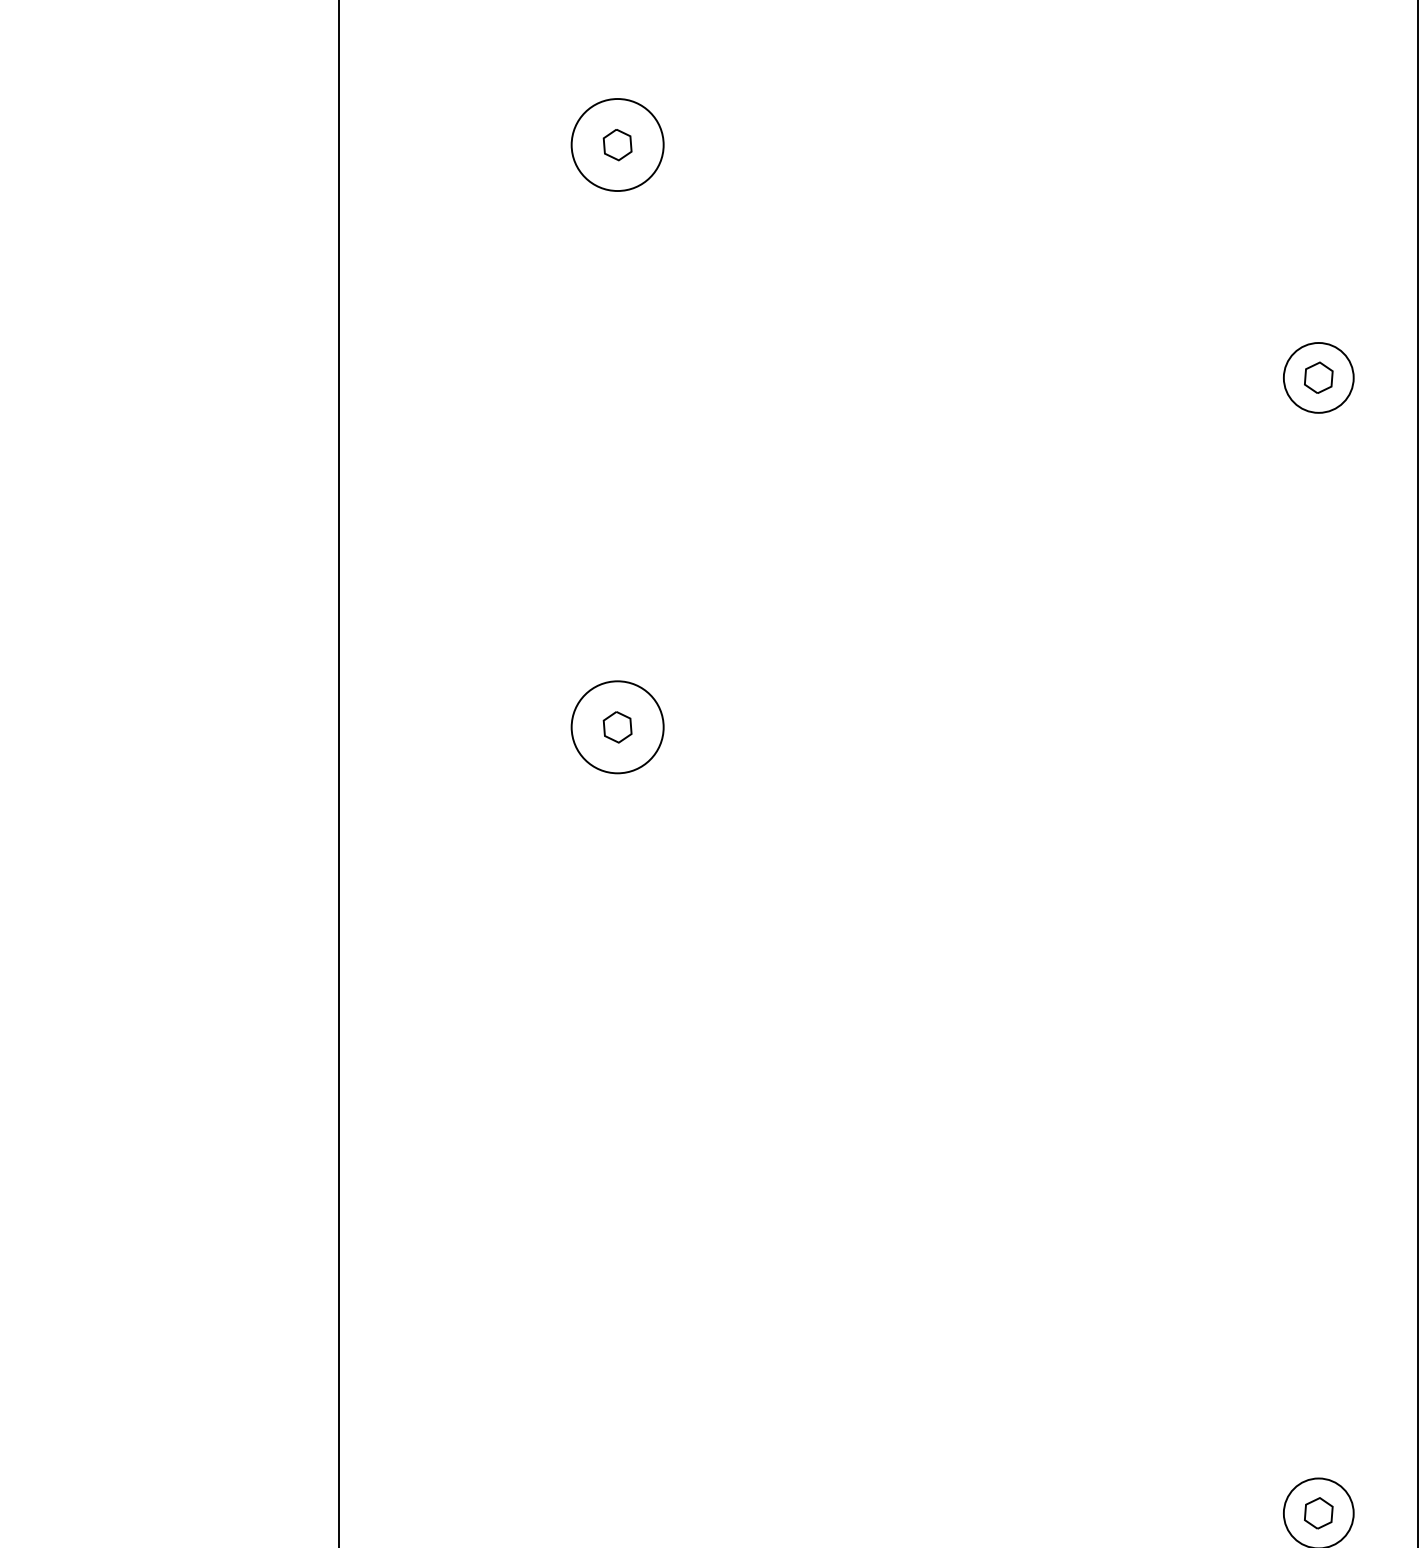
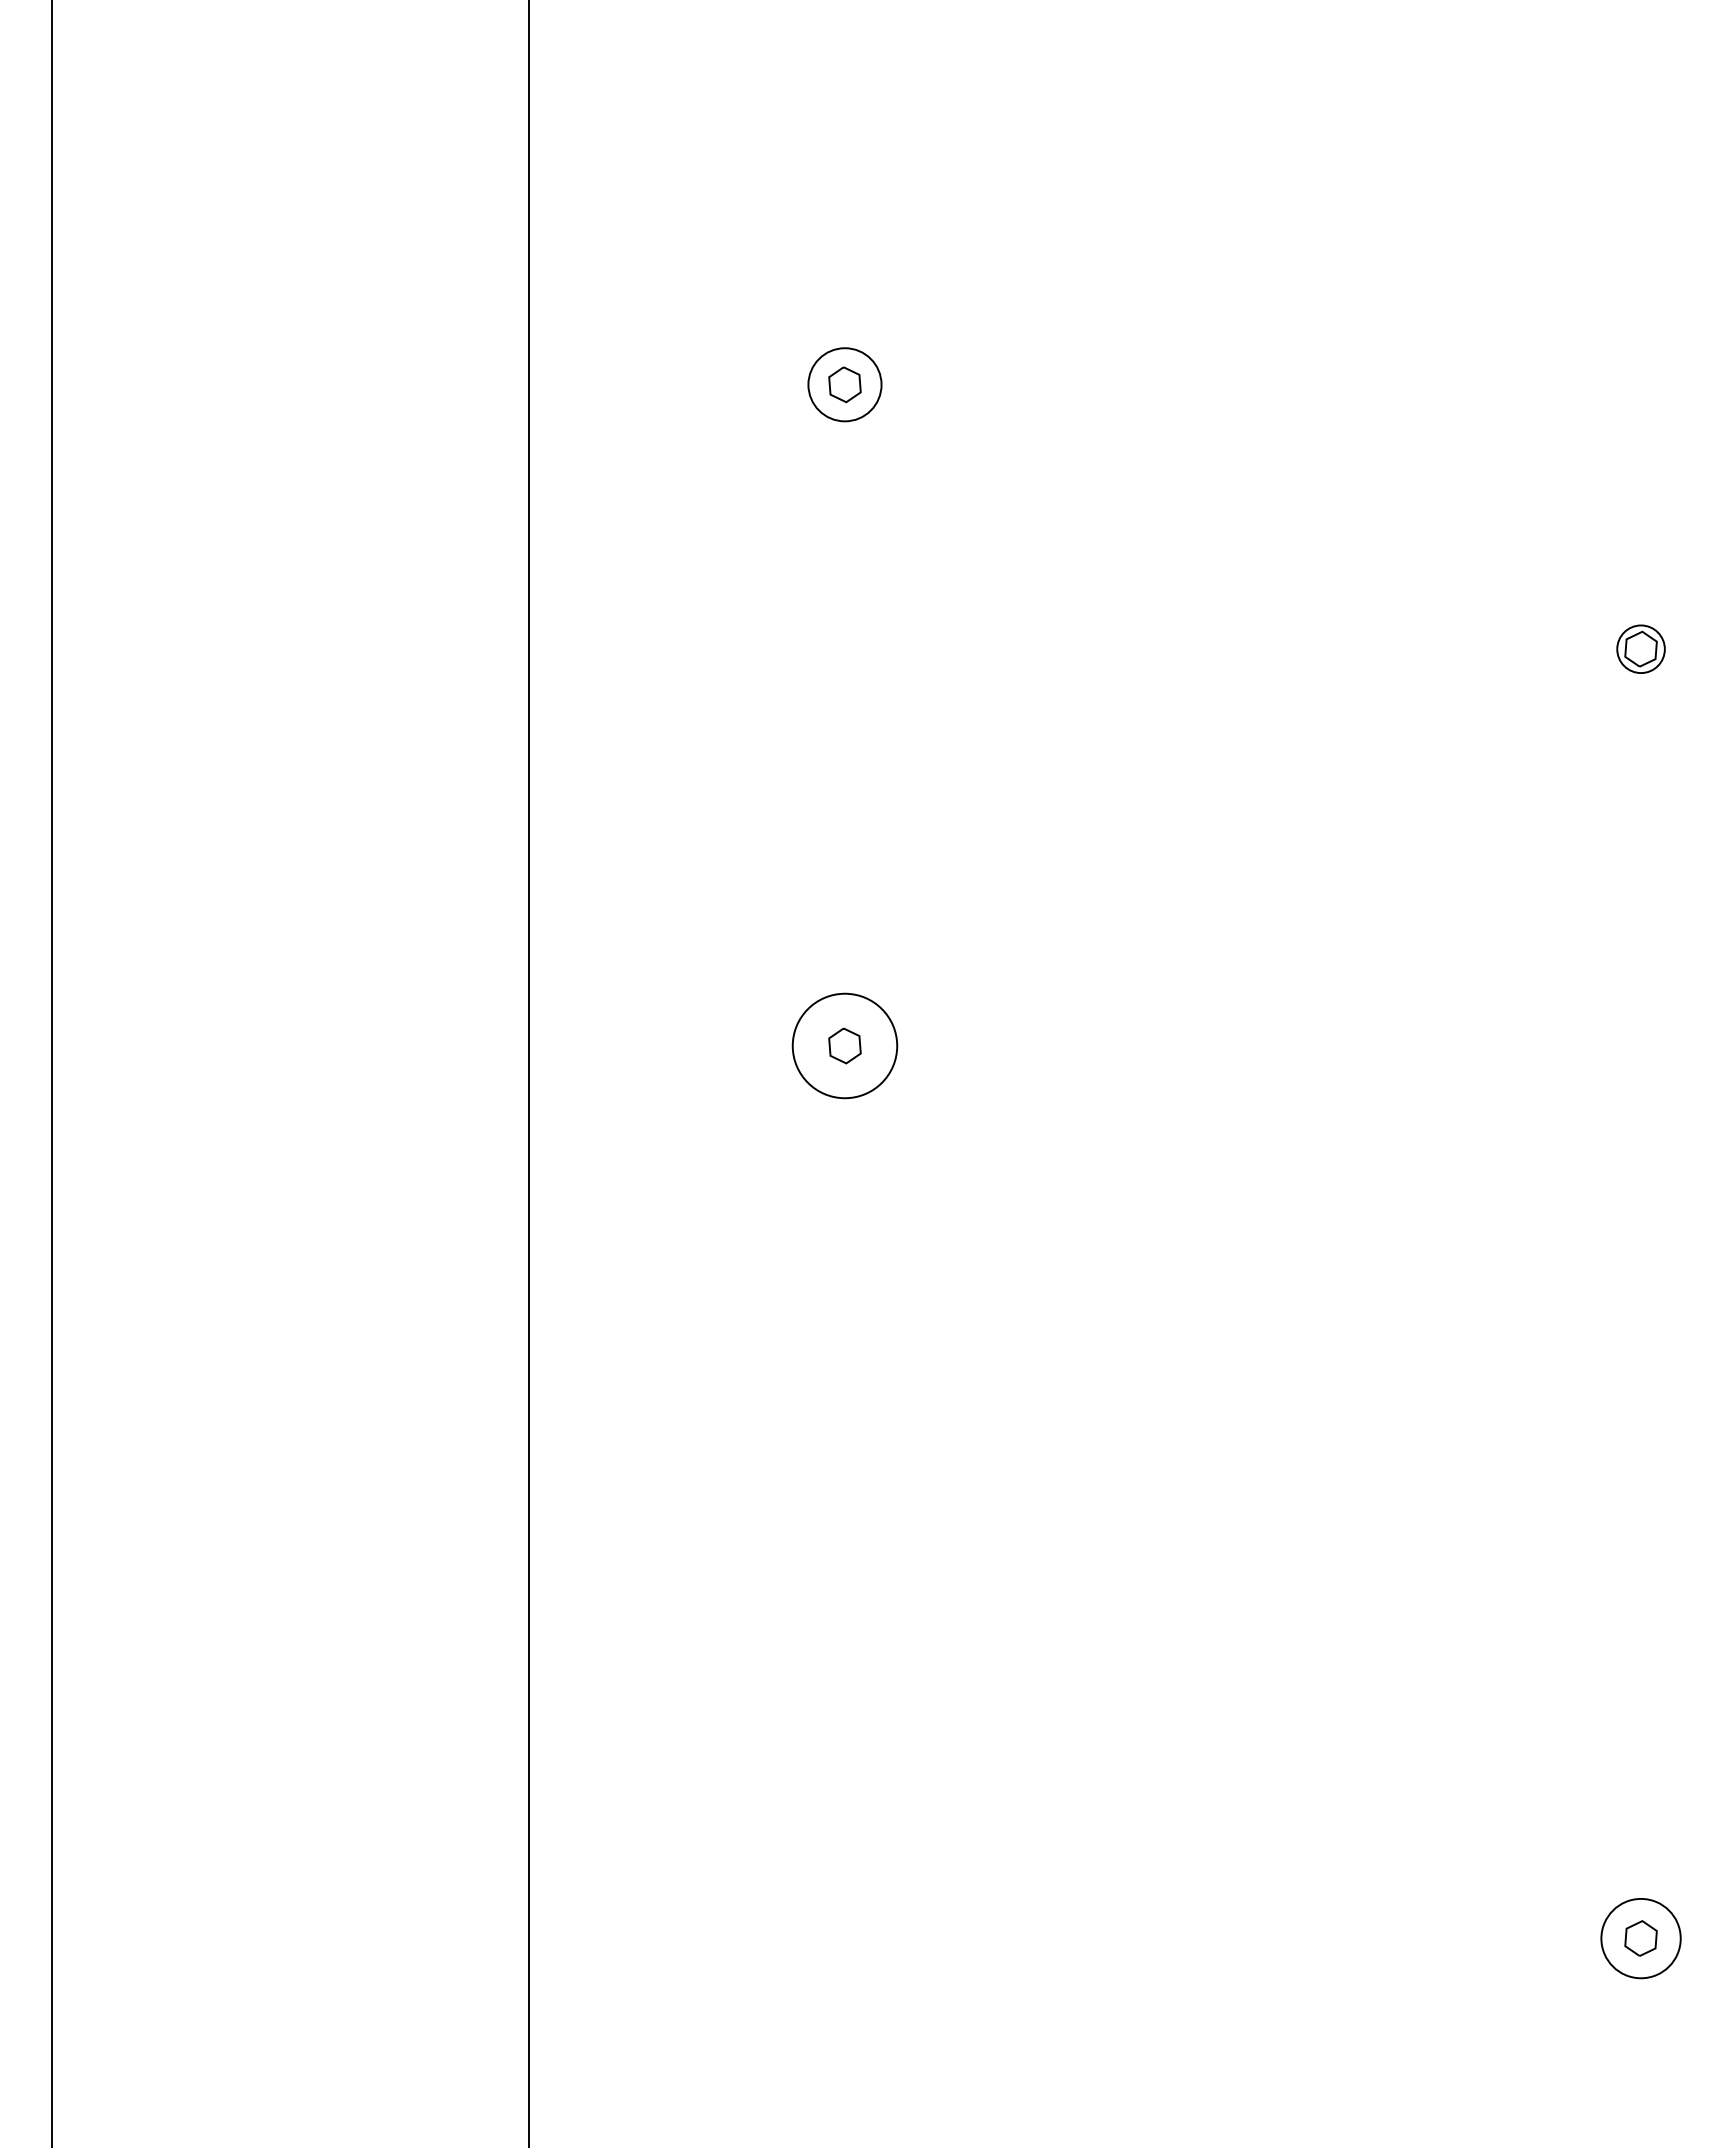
circle: (617, 144) -> (844, 384), size x0.7
circle: (1318, 377) -> (1640, 648), size x0.6

